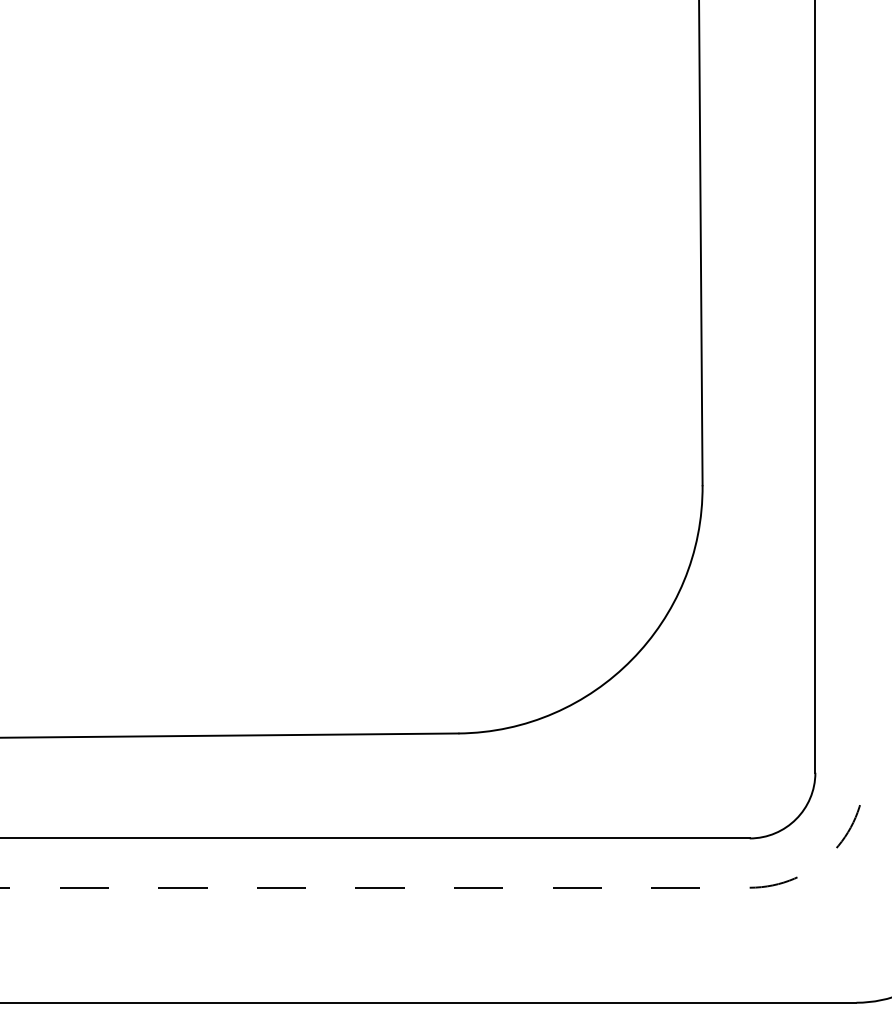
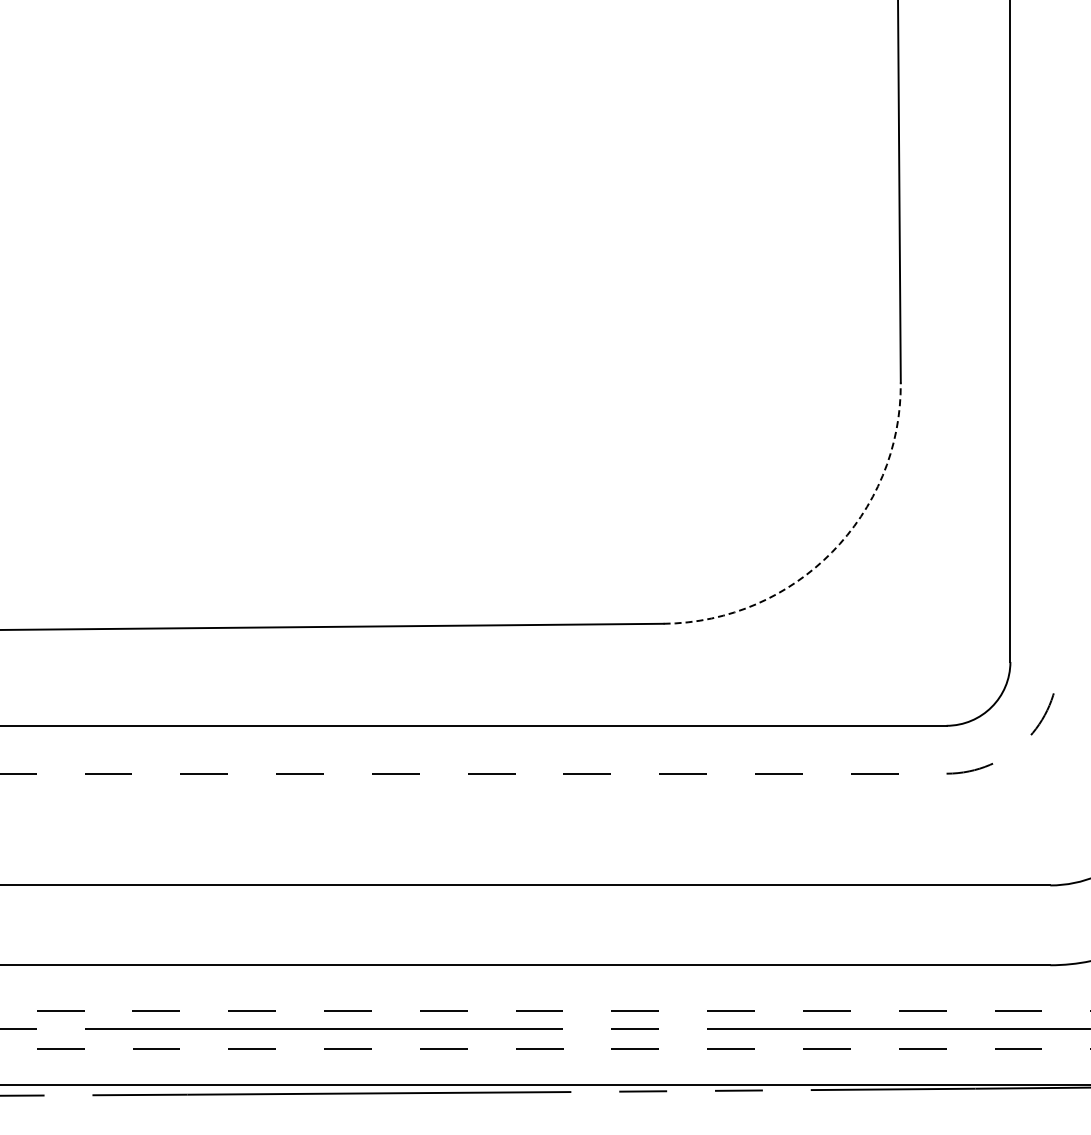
arc: (632, 660) -> (832, 552), solid -> dashed

